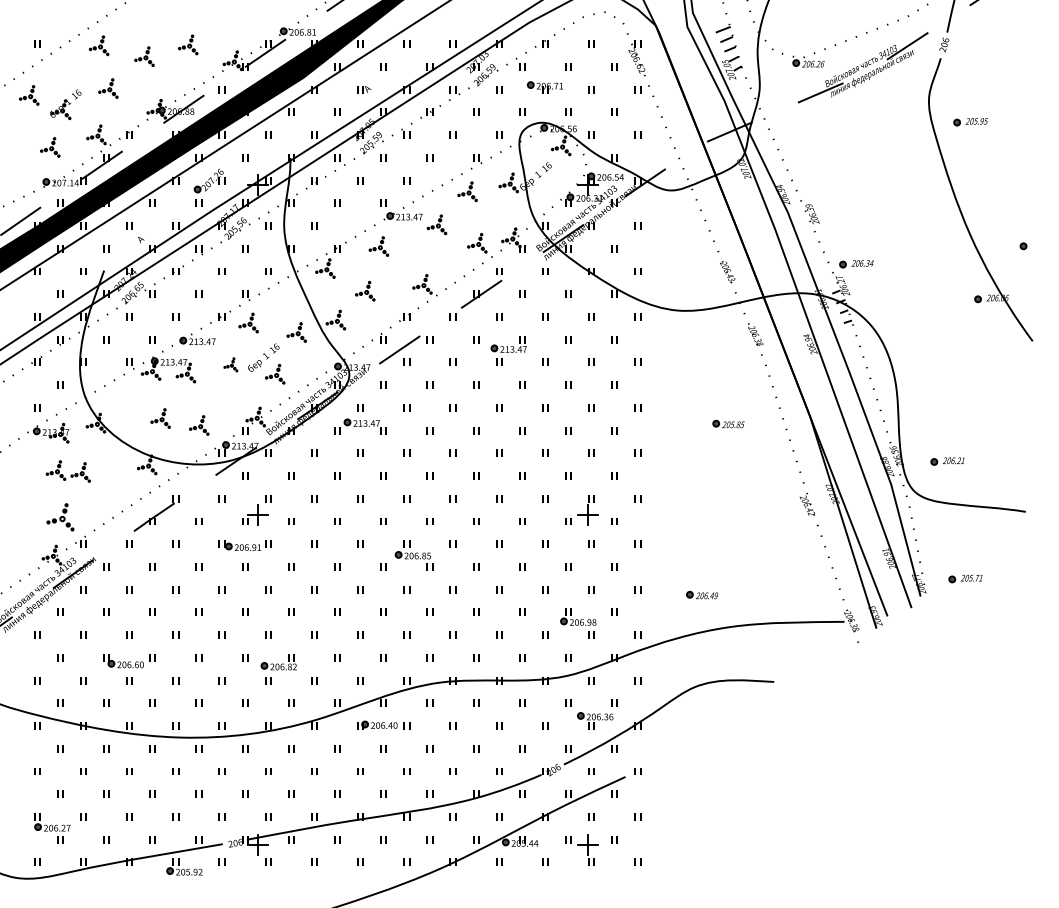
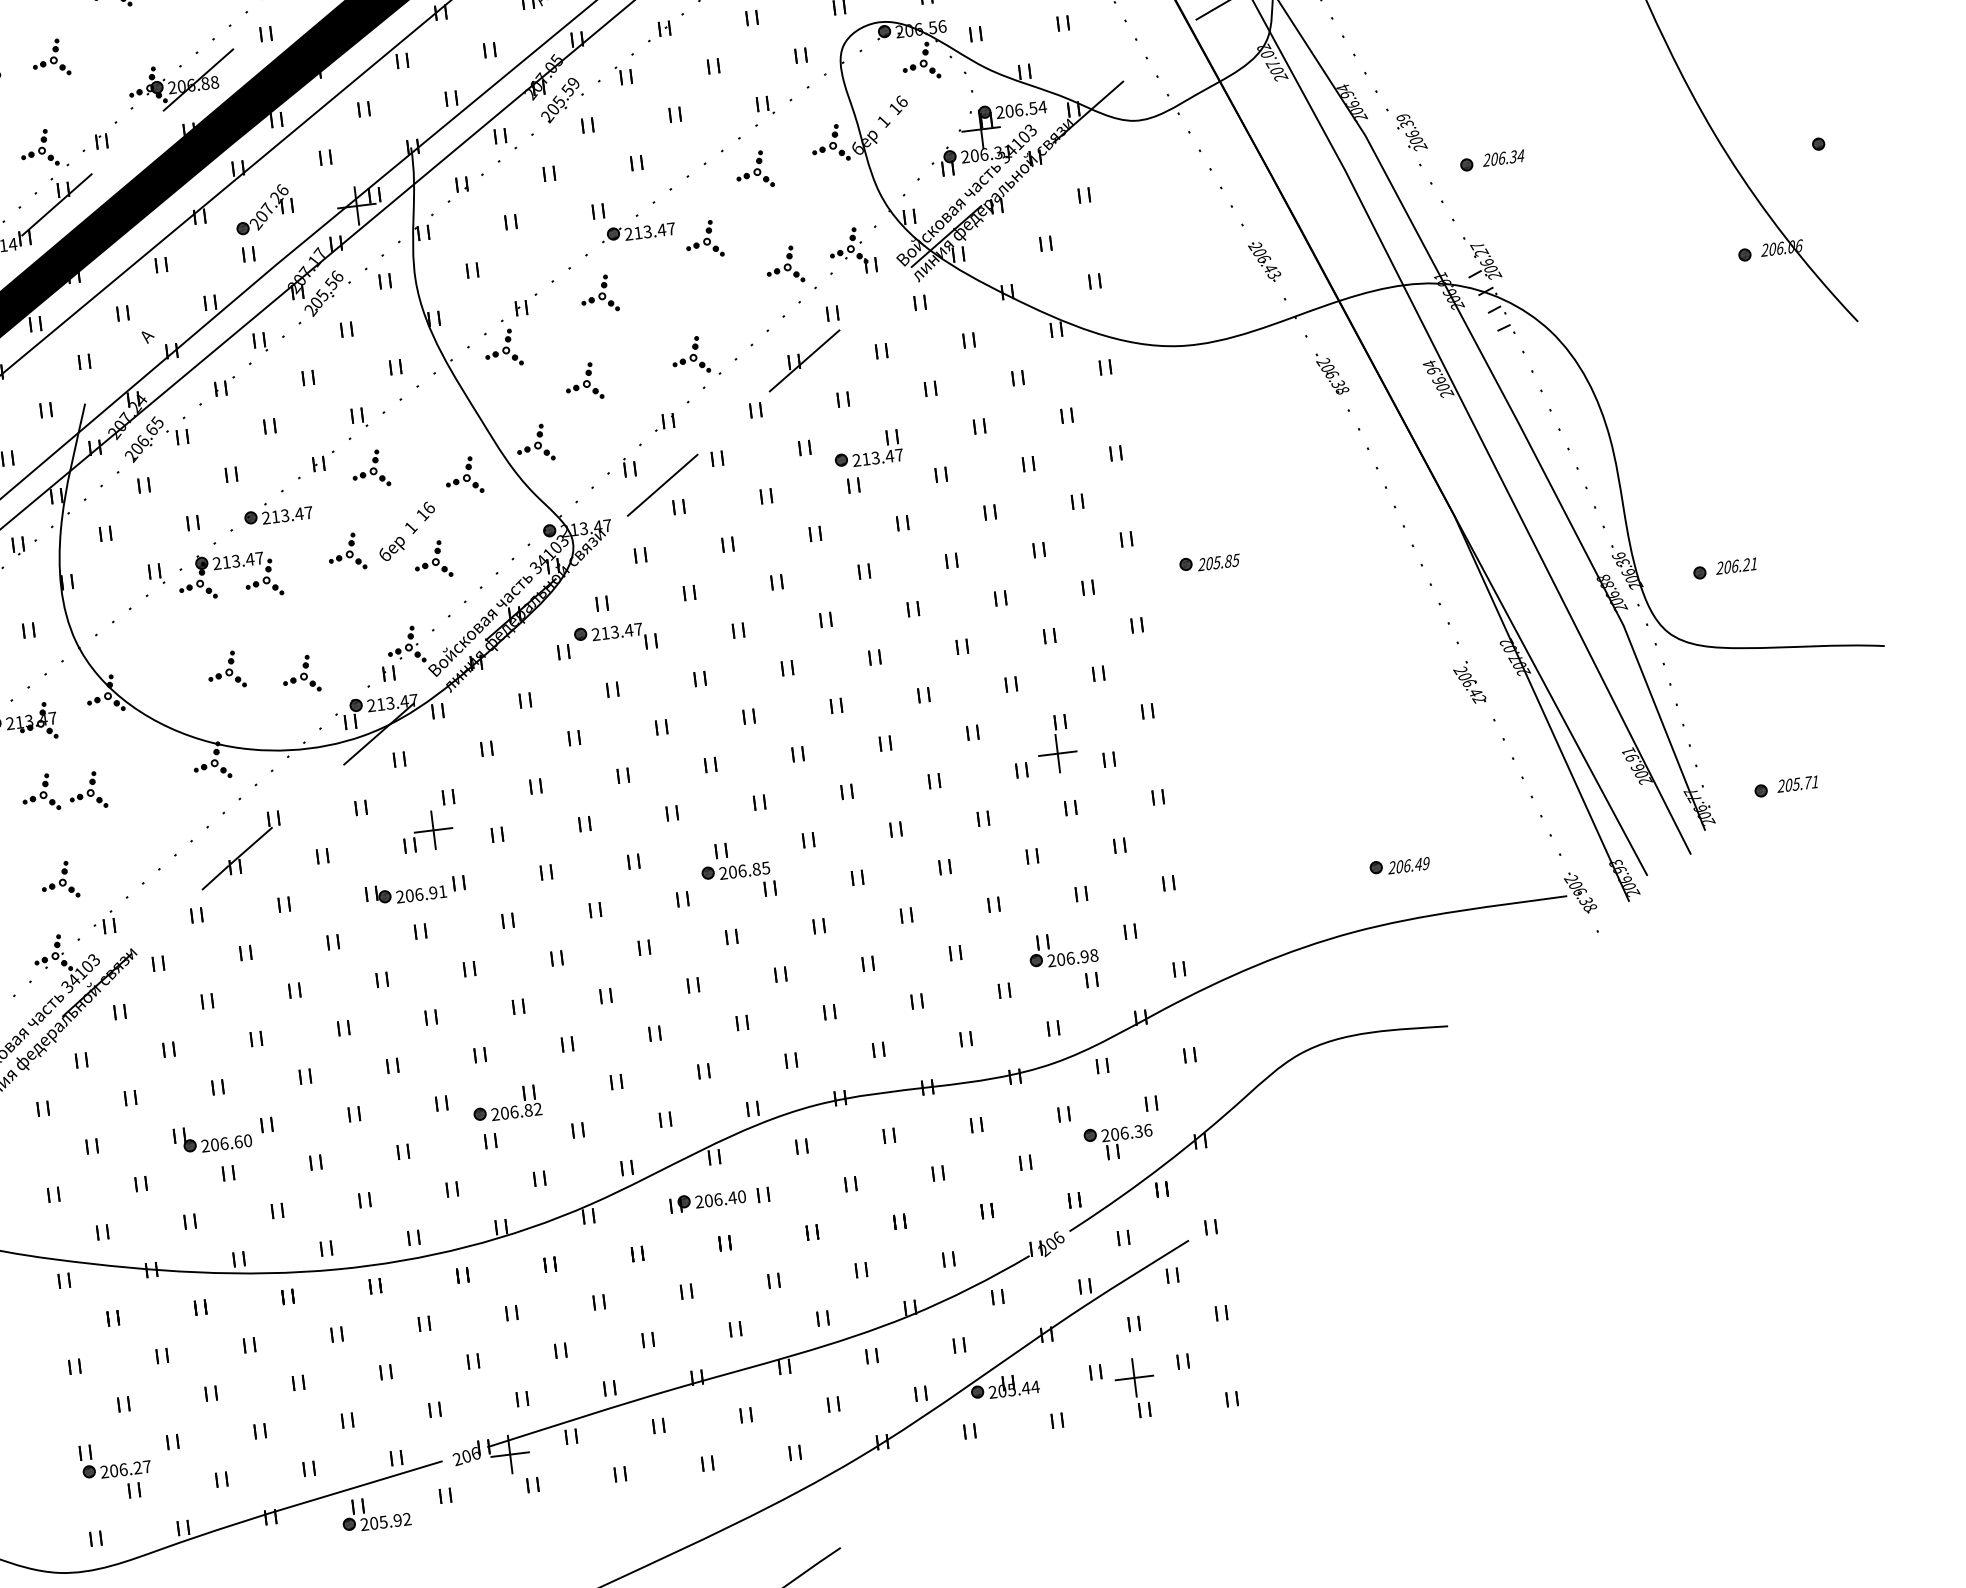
part: (856, 264) -> (1492, 161), moved
part: (230, 364) -> (345, 551), size x1.43
part: (728, 423) -> (1209, 561), moved
part: (60, 517) -> (59, 880), size x0.71
part: (702, 594) -> (1400, 864), moved

